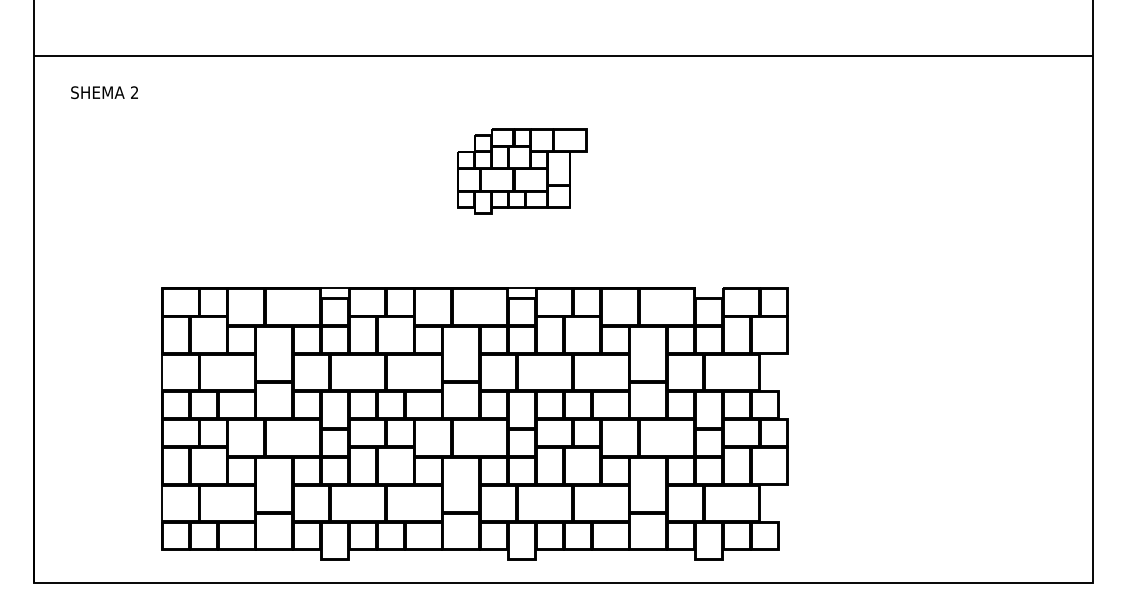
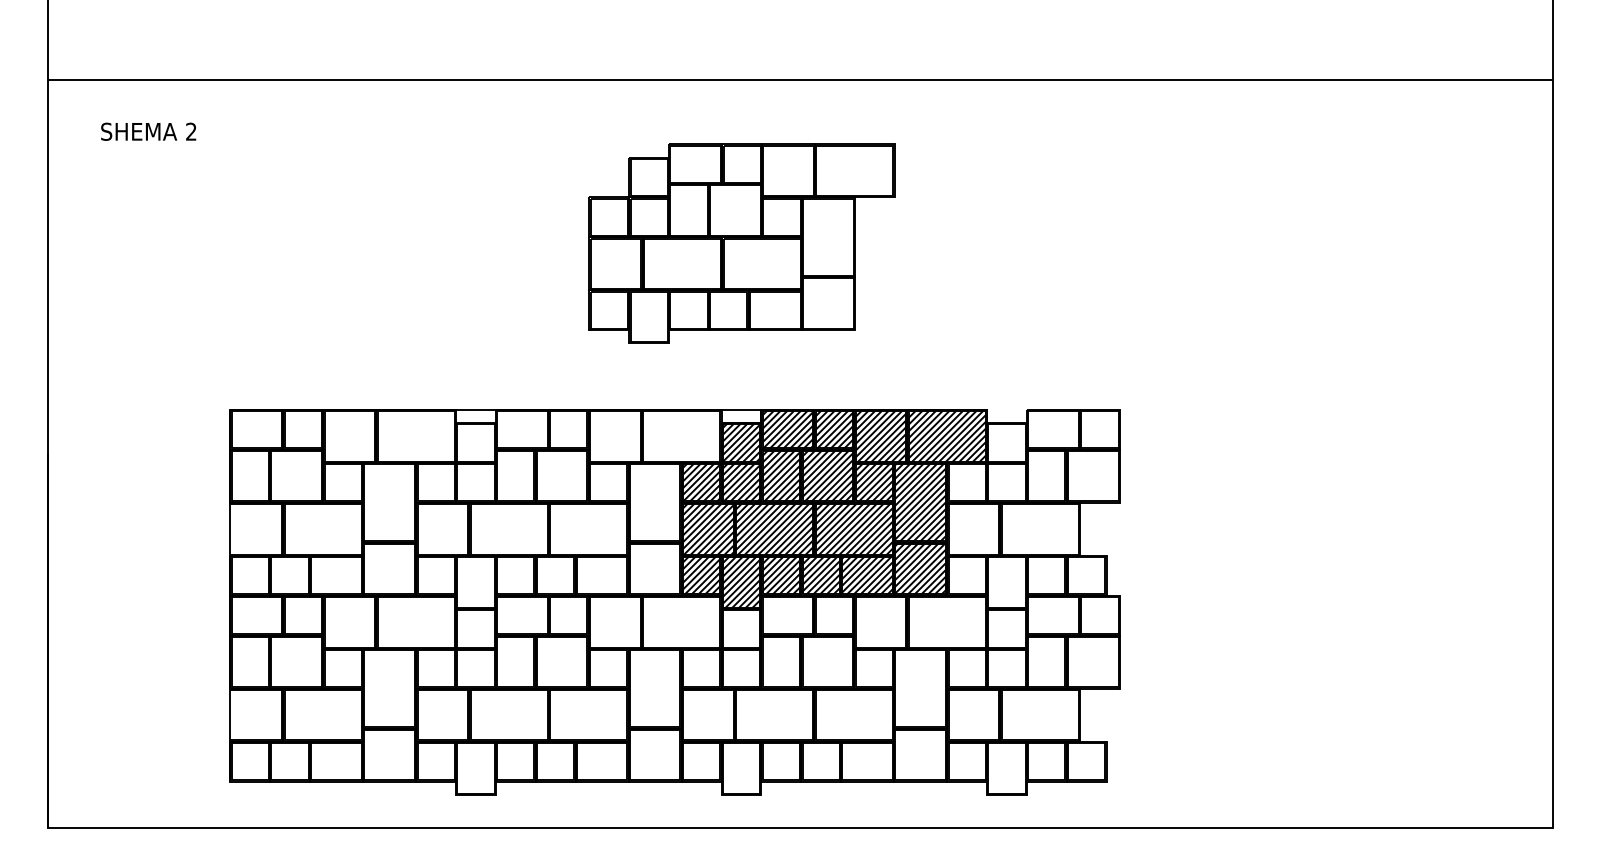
part: (522, 171) -> (742, 243), size x1.67
hatch: (586, 358) -> (833, 509), added

